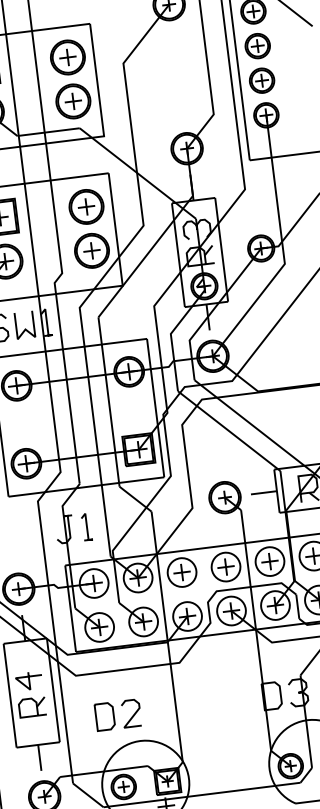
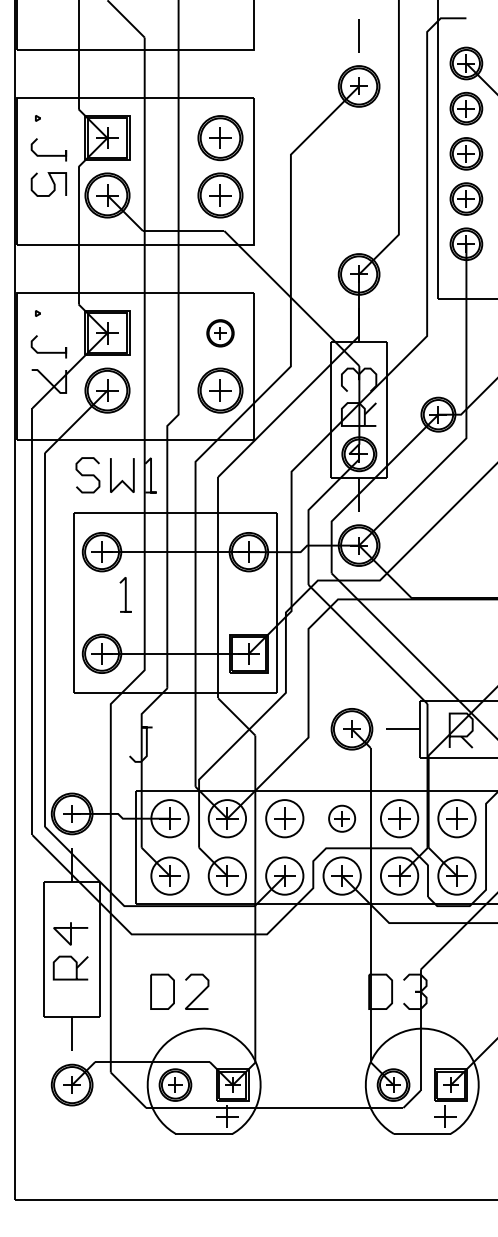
part: (86, 207) -> (220, 333), size x0.6
line: (86, 526) -> (125, 594), moved
part: (225, 566) -> (341, 818), size x0.7

